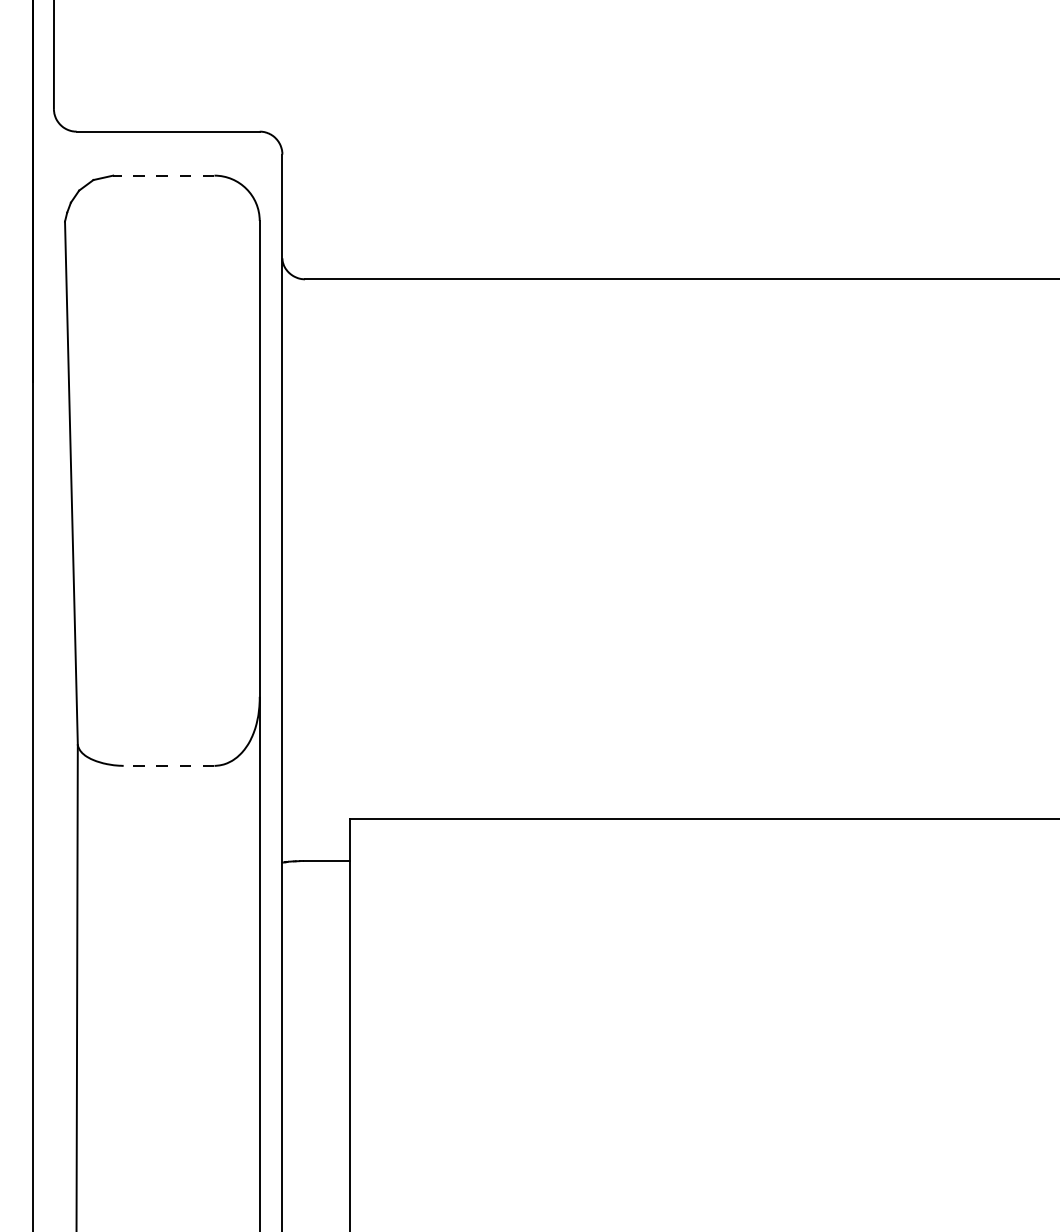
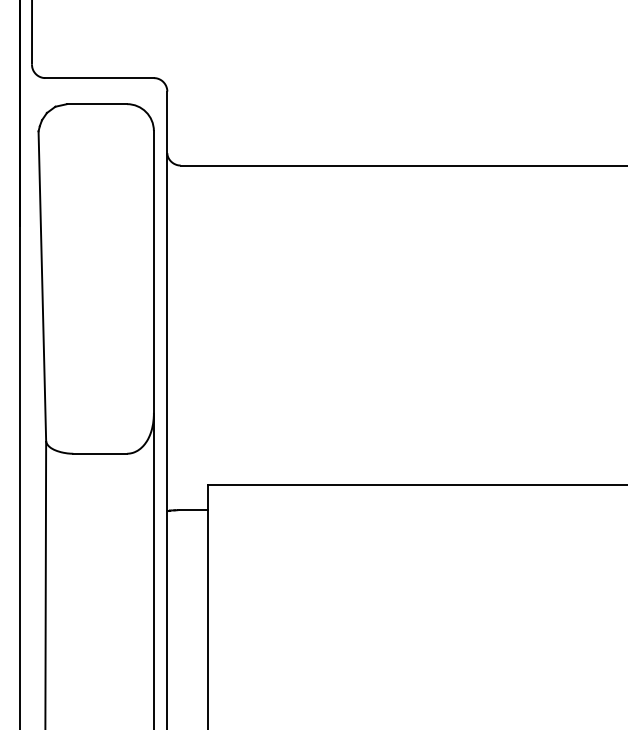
line: (164, 176) -> (97, 104), dashed -> solid
line: (167, 765) -> (99, 453), dashed -> solid

